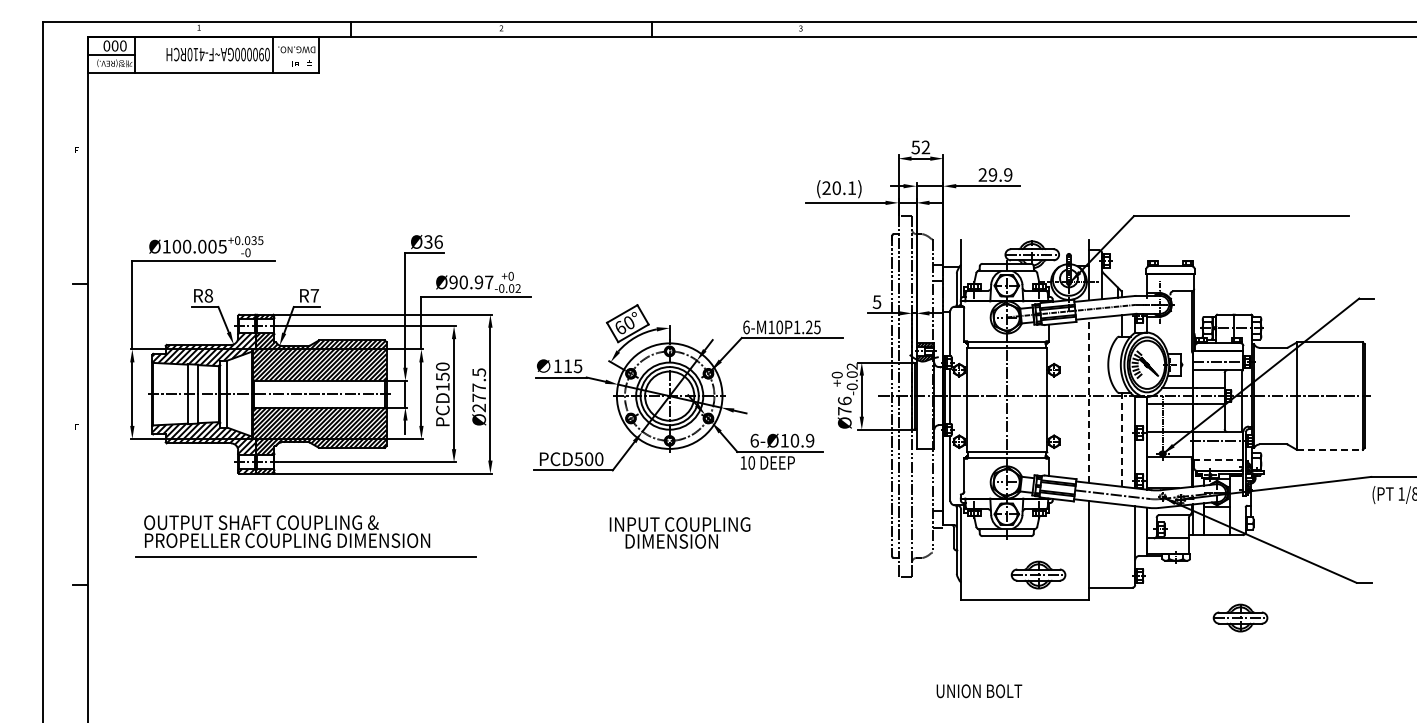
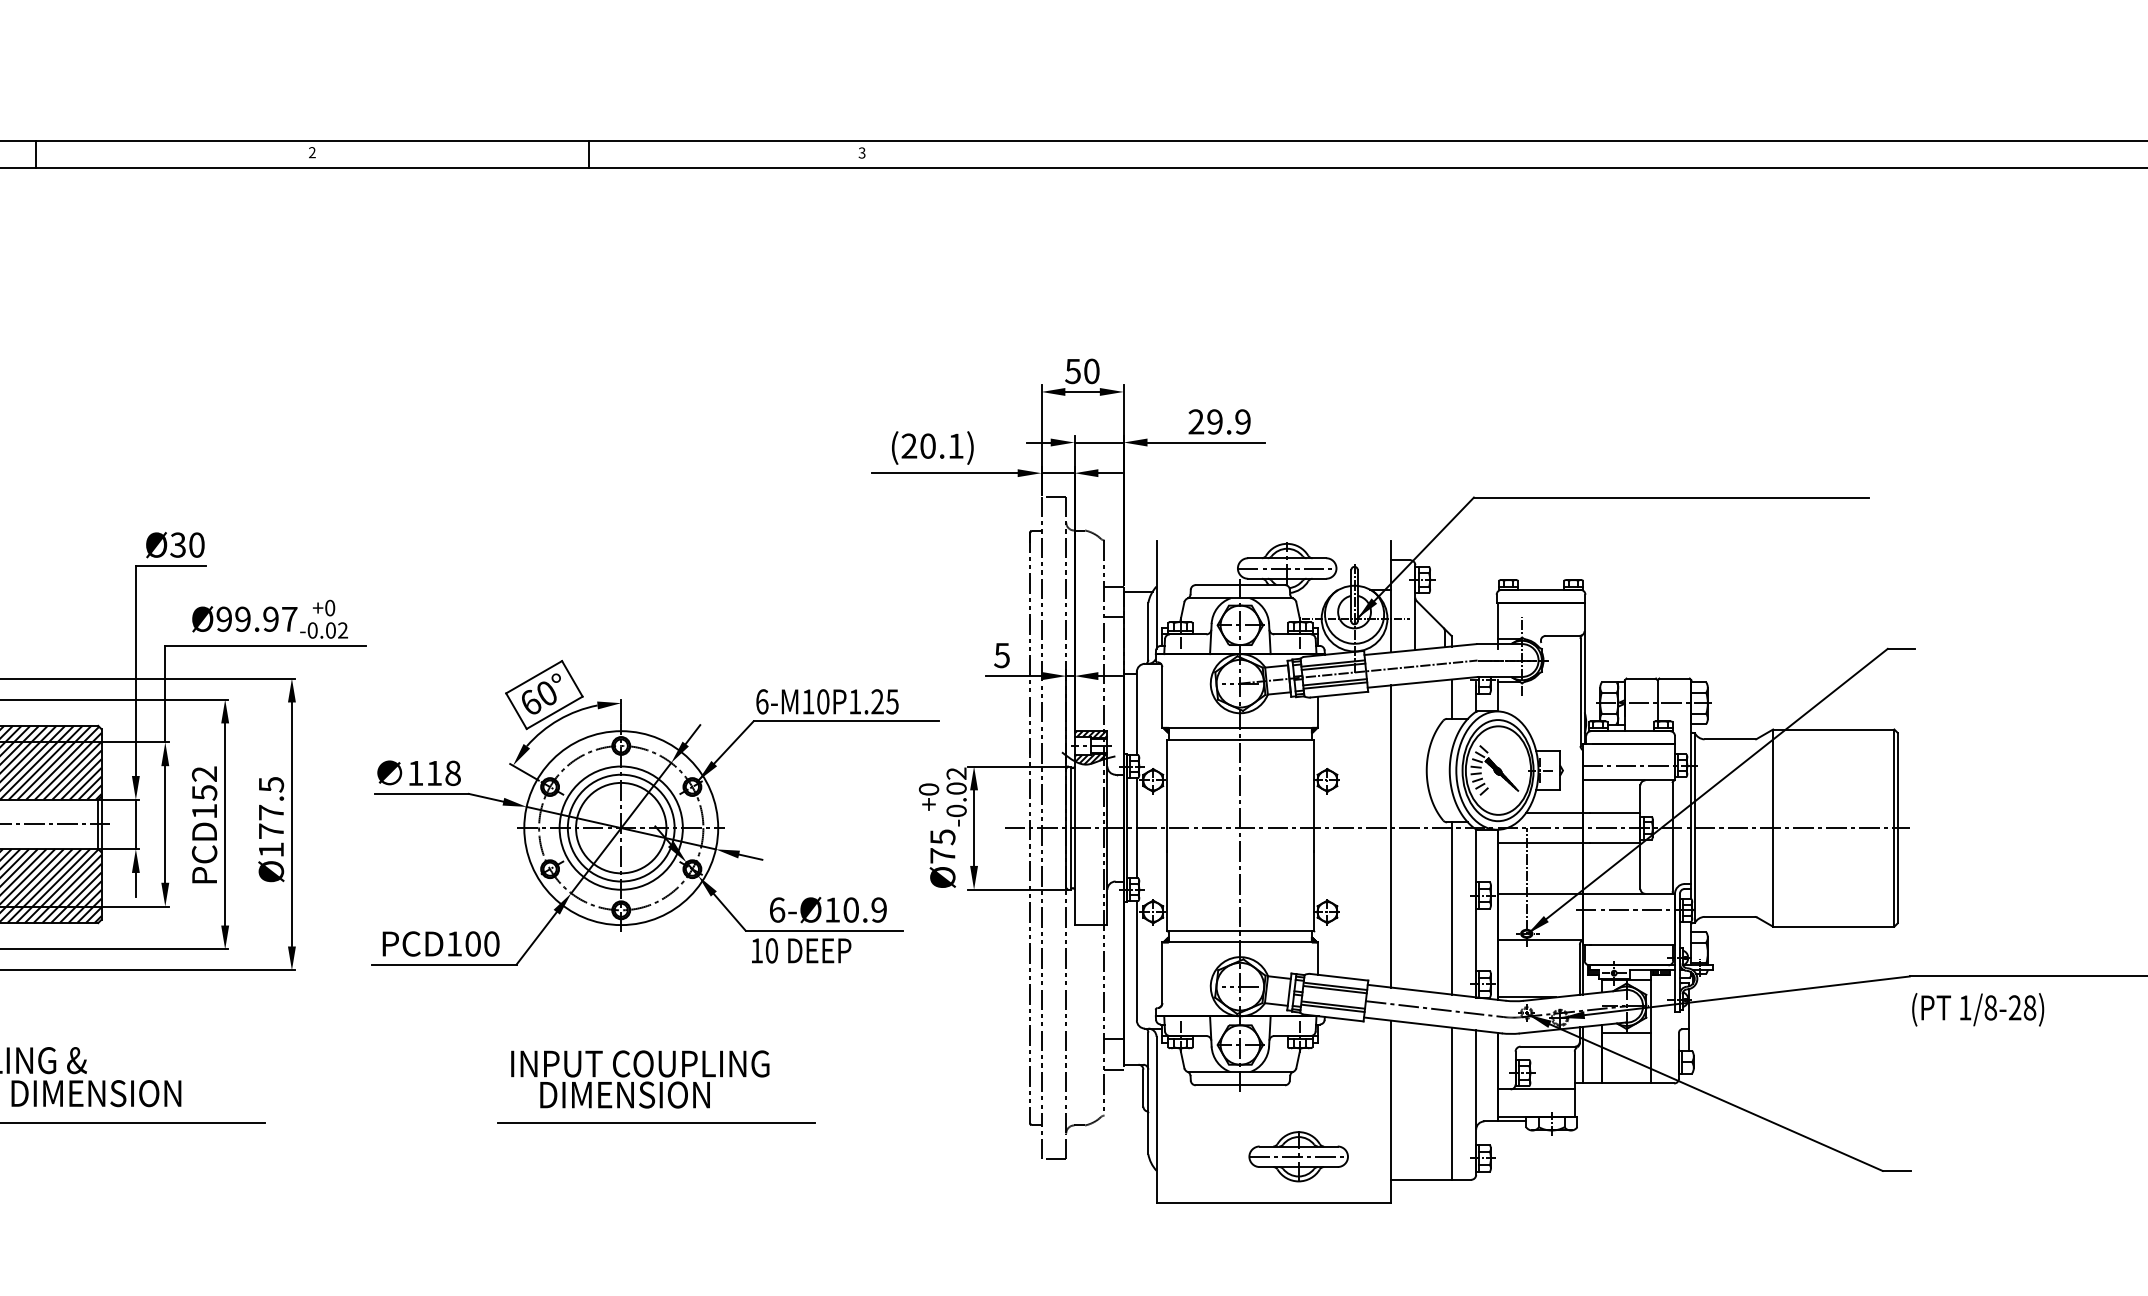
text: (925, 147) -> (1091, 371), 52 -> 50
text: (438, 241) -> (196, 544), Ø36 -> Ø30
text: (463, 282) -> (242, 619), Ø90.97 -> Ø99.97
text: (442, 366) -> (203, 773), PCD150 -> PCD152
text: (577, 366) -> (451, 773), 115 -> 118
text: (844, 400) -> (942, 836), Ø76 -> Ø75
line: (1088, 400) -> (1390, 836), dashed -> solid
text: (478, 407) -> (270, 848), Ø277.5 -> Ø177.5
line: (1121, 440) -> (1451, 909), dashed -> solid
line: (1330, 449) -> (1834, 926), dashed -> solid
text: (578, 459) -> (453, 944), PCD500 -> PCD100
line: (1218, 459) -> (1629, 944), dashed -> solid
line: (1121, 545) -> (1451, 1102), added
line: (688, 556) -> (655, 1122), added
part: (1240, 617) -> (1669, 1234), removed

